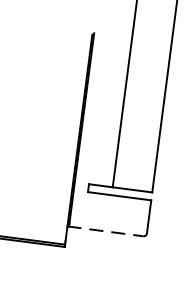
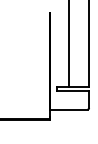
line: (107, 231) -> (69, 109), dashed -> solid

